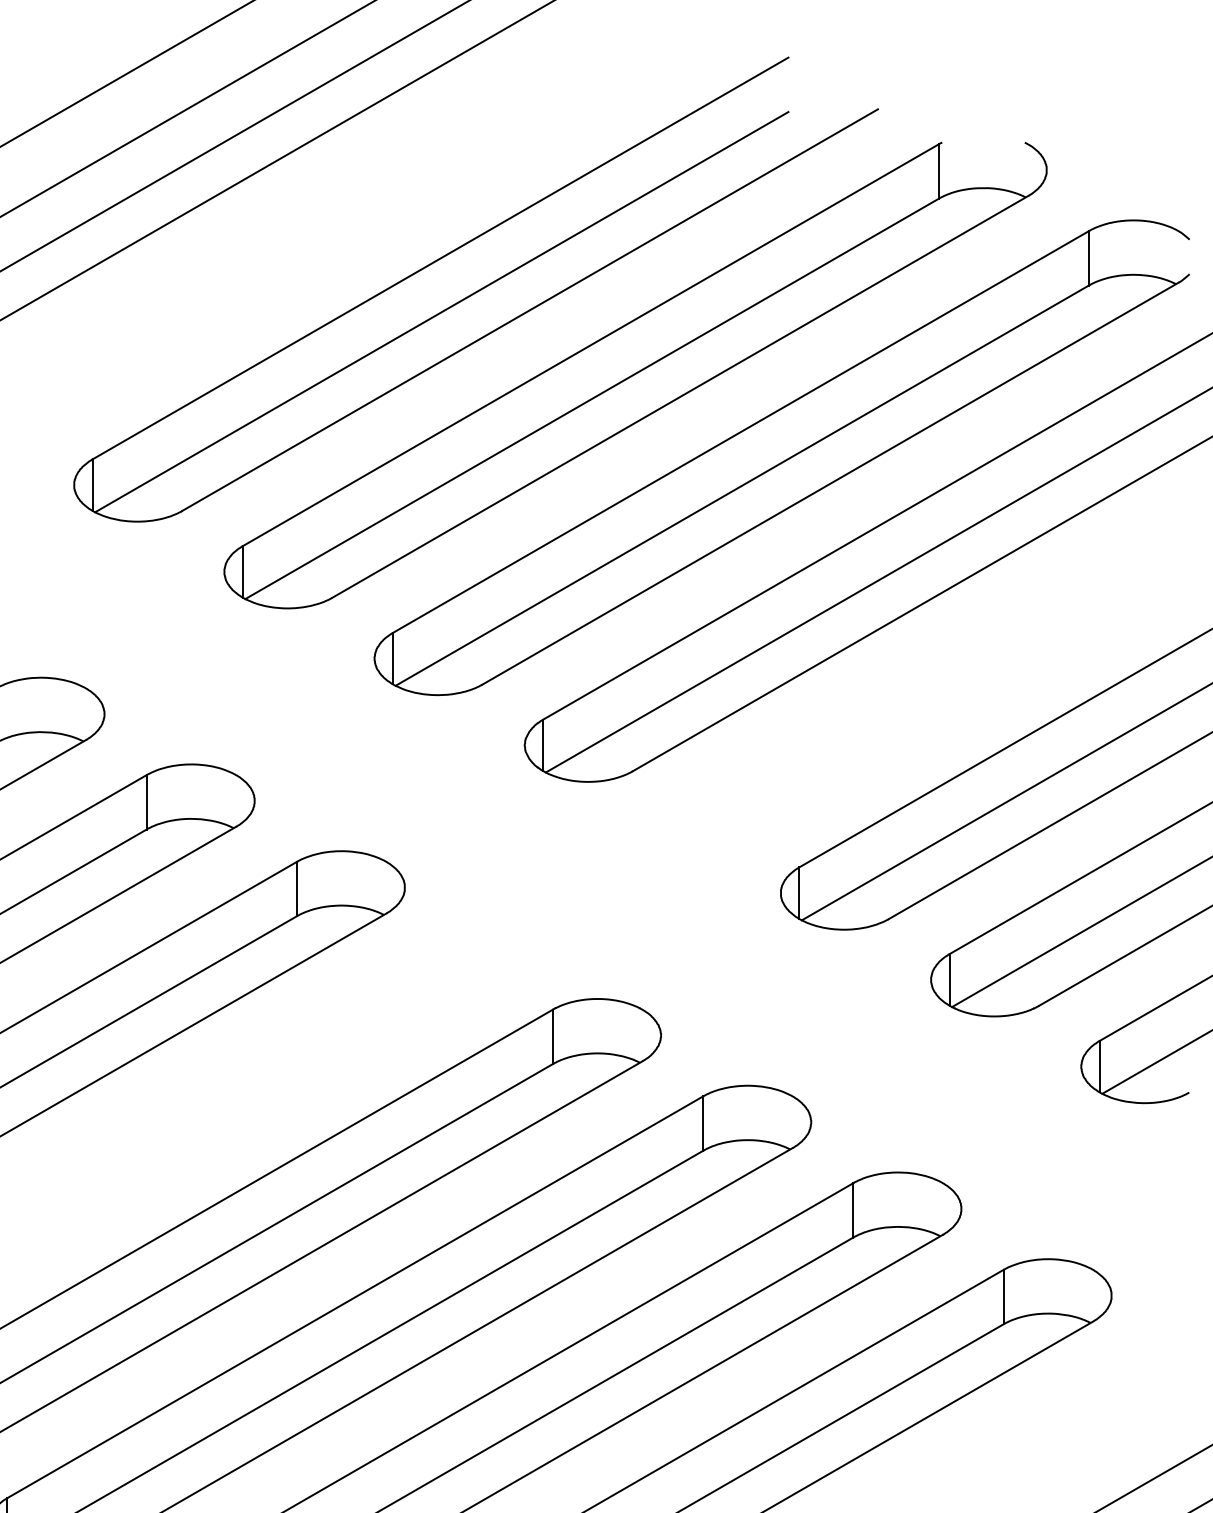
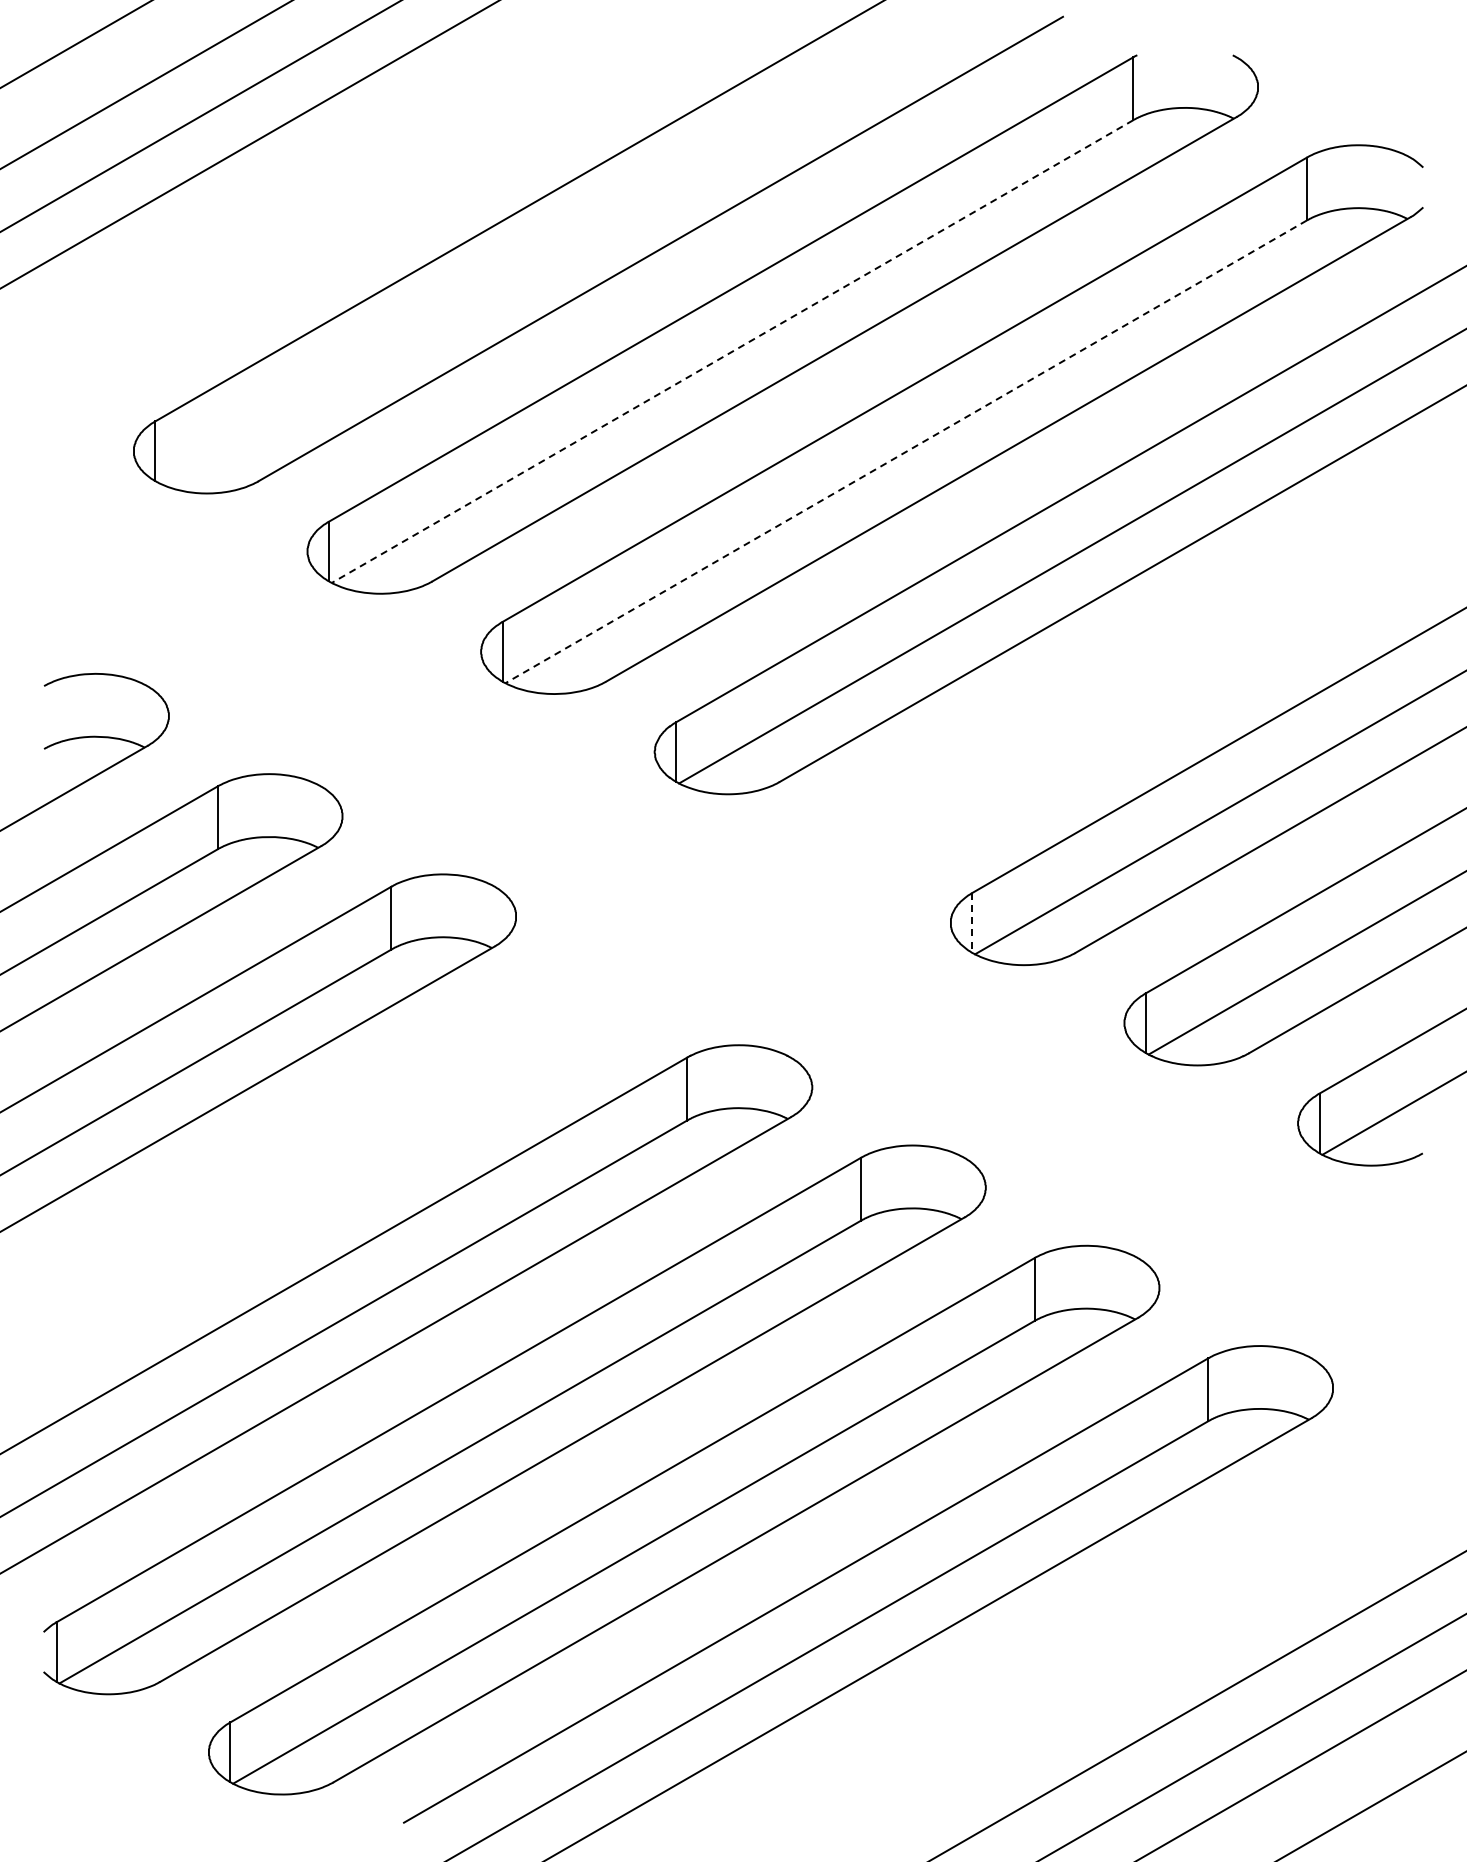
line: (441, 311) -> (558, 250), removed
line: (592, 398) -> (732, 351), solid -> dashed
line: (742, 485) -> (906, 451), solid -> dashed
line: (799, 892) -> (972, 922), solid -> dashed

